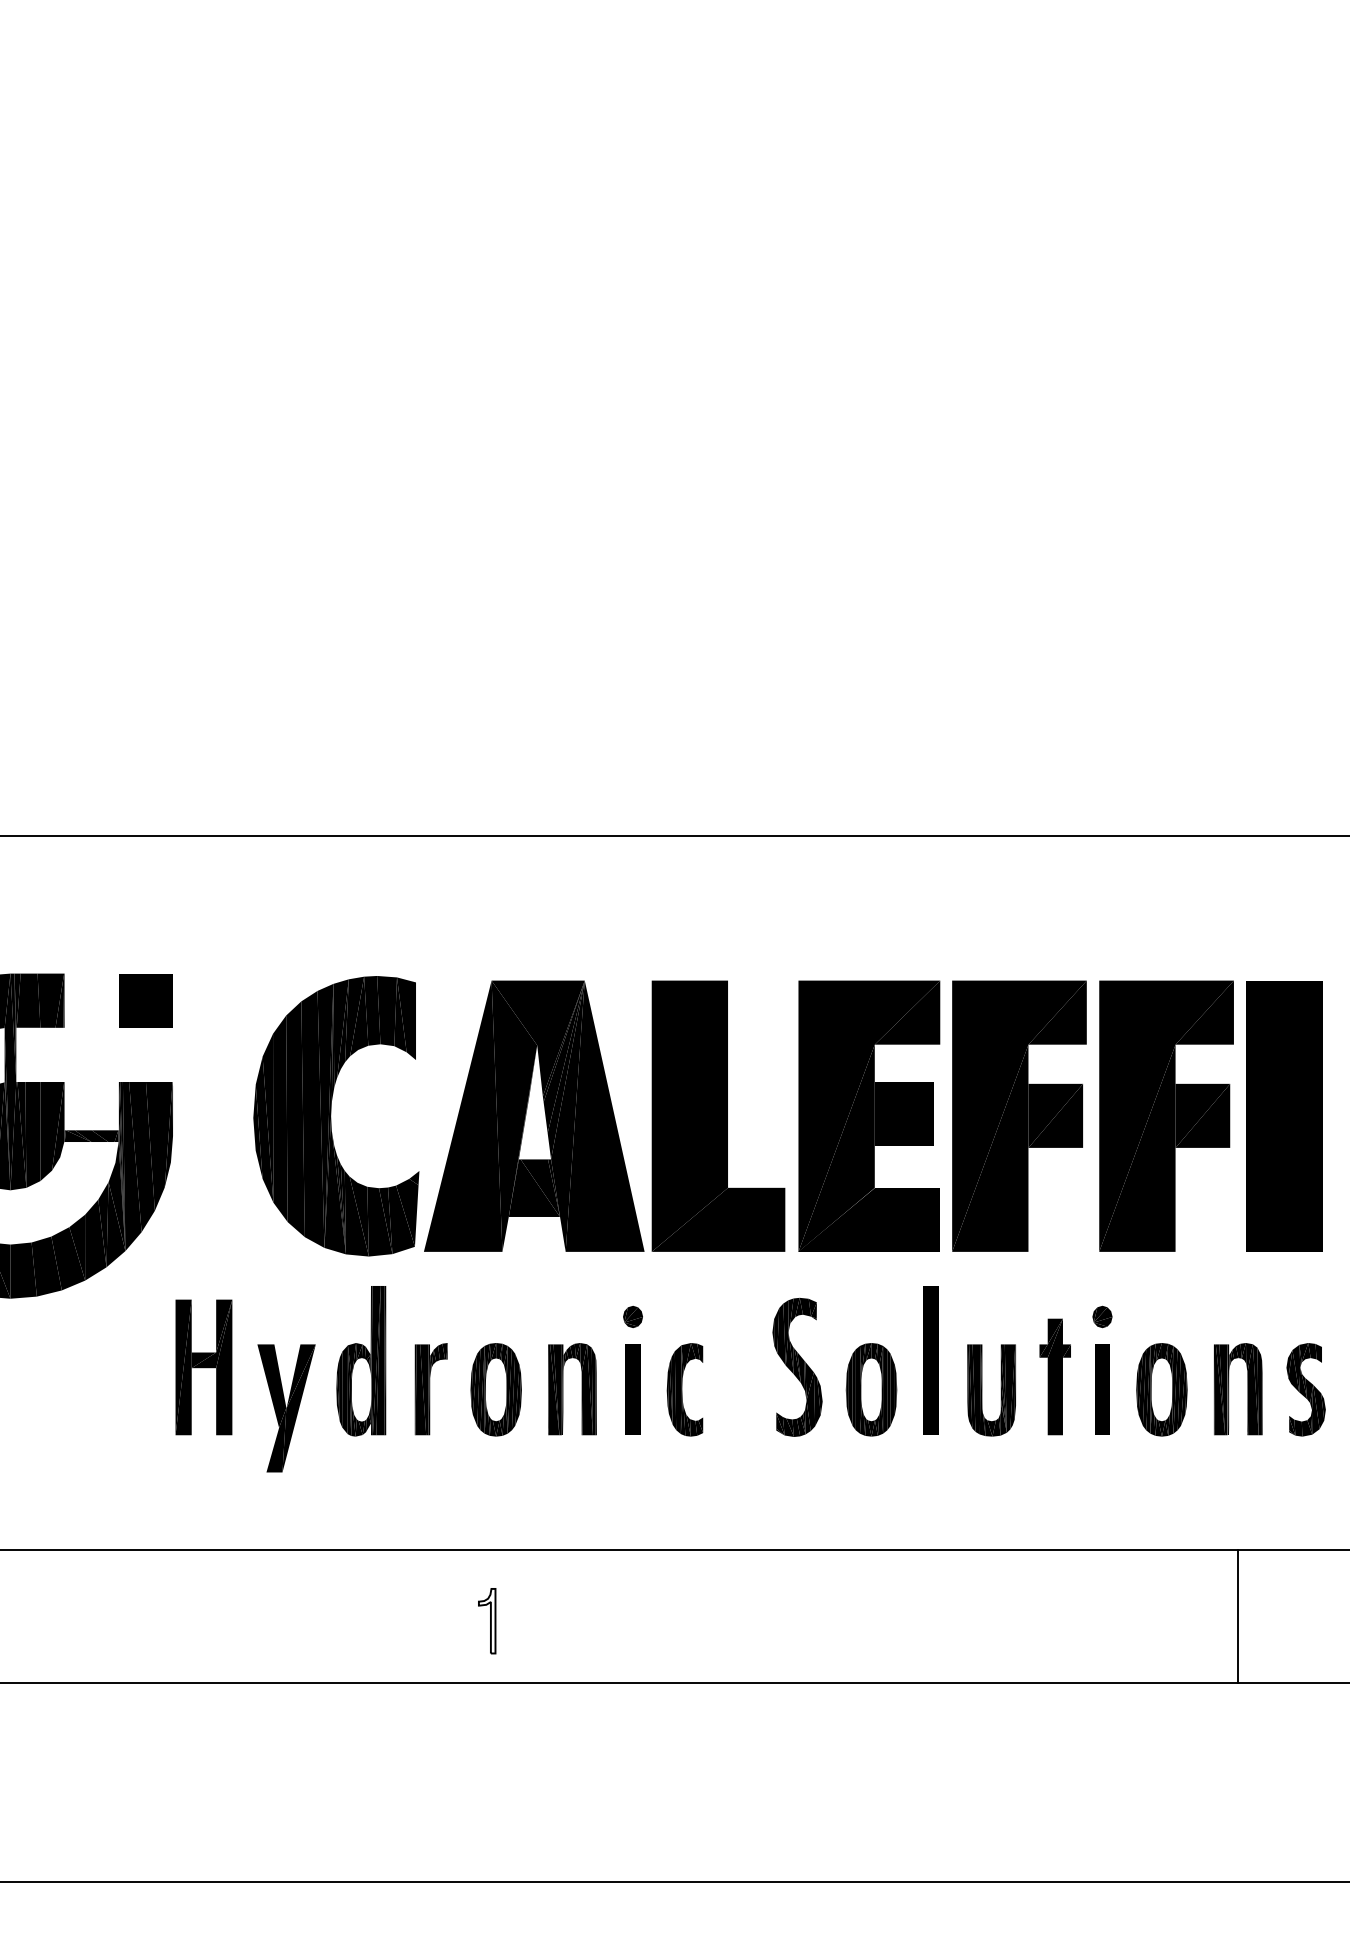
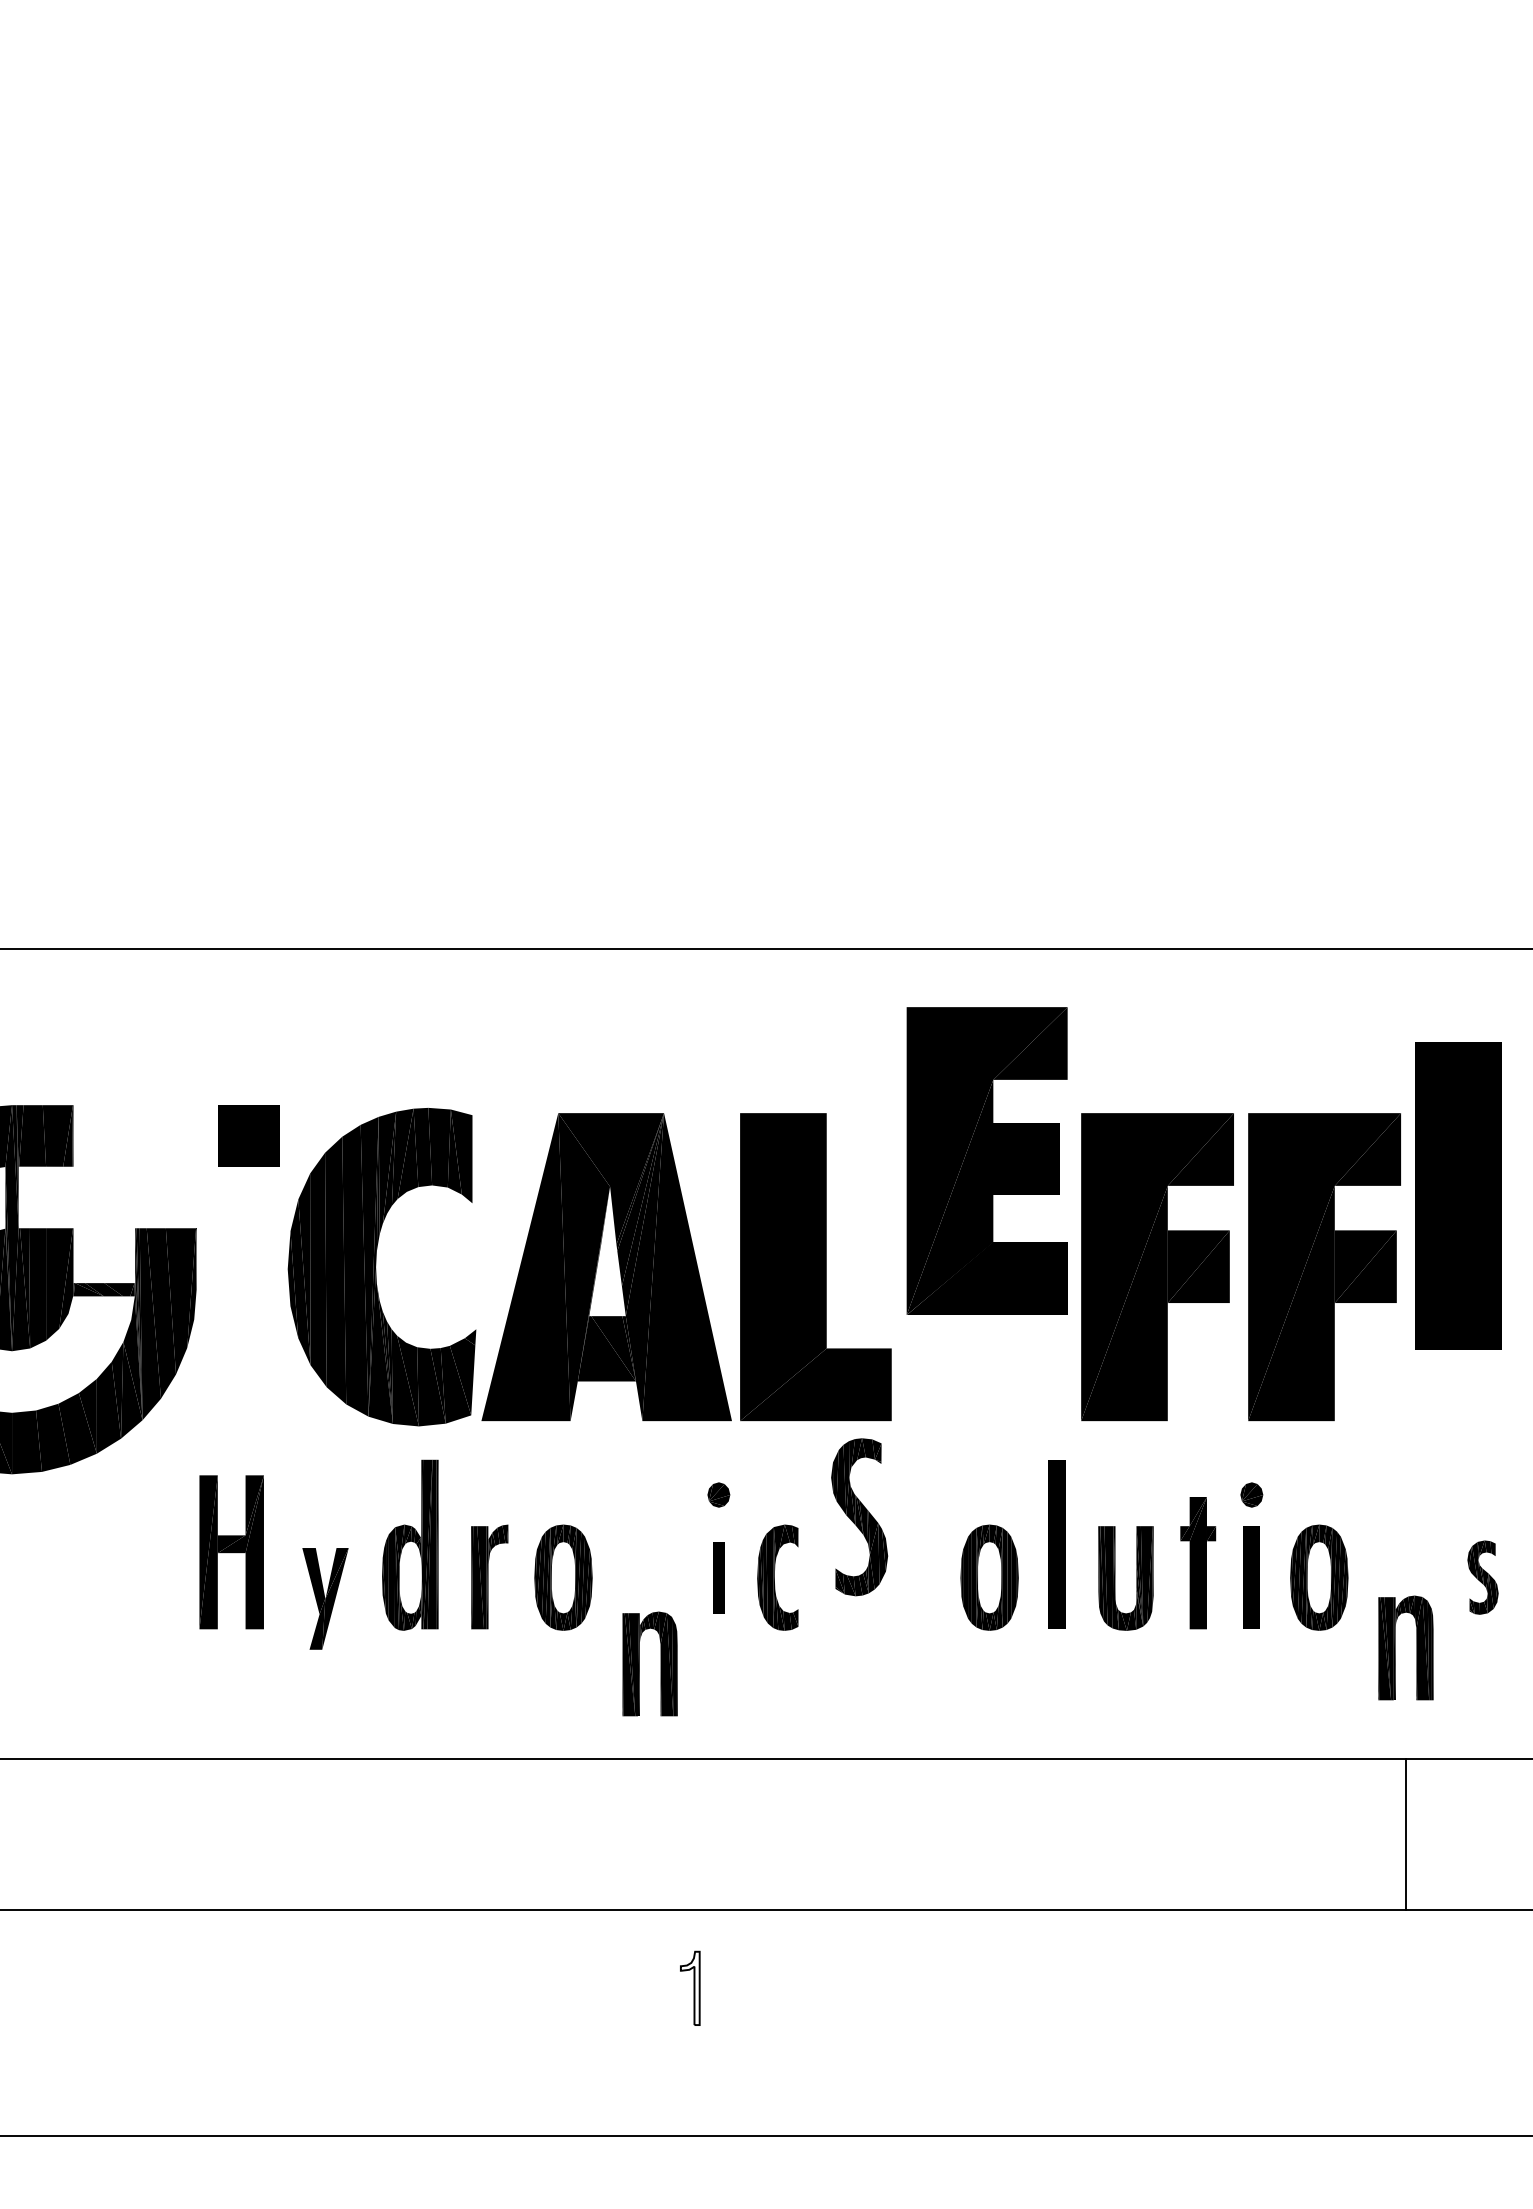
part: (145, 1000) -> (248, 1135), moved
part: (868, 1115) -> (986, 1160), moved
part: (1284, 1115) -> (1458, 1195), moved
part: (797, 1367) -> (859, 1517), moved
part: (563, 1388) -> (639, 1663), moved
part: (1229, 1388) -> (1395, 1647), moved
part: (632, 1389) -> (718, 1577), size x0.7
part: (1305, 1389) -> (1482, 1577), size x0.7
part: (286, 1408) -> (325, 1598), size x0.7
part: (487, 1620) -> (690, 1987), moved

